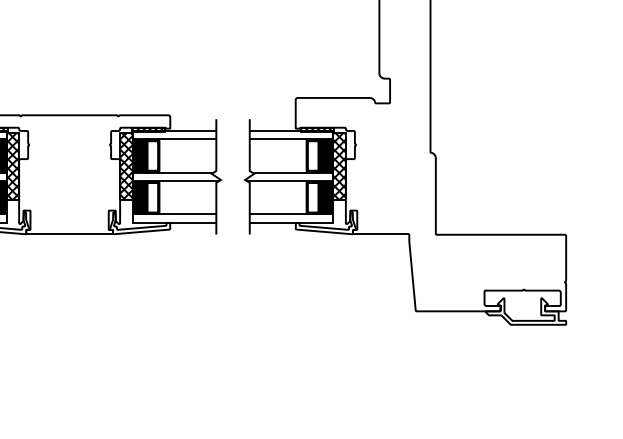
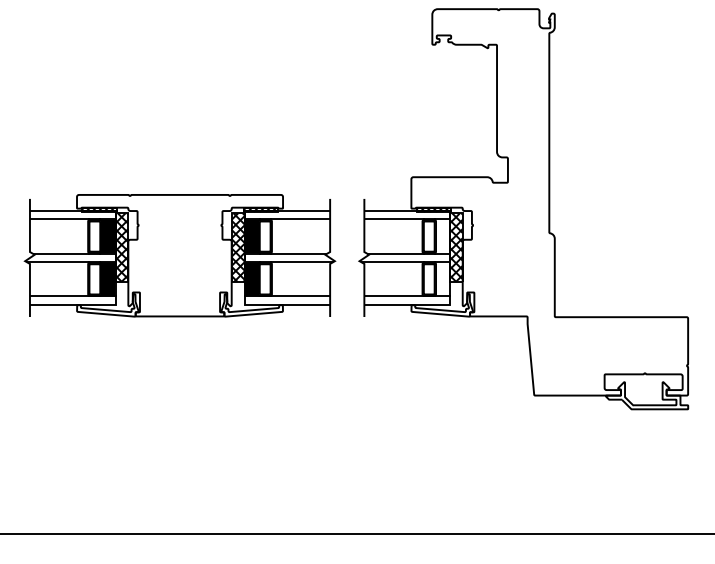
fill: (325, 155) -> (441, 236), removed
fill: (325, 197) -> (441, 279), removed

